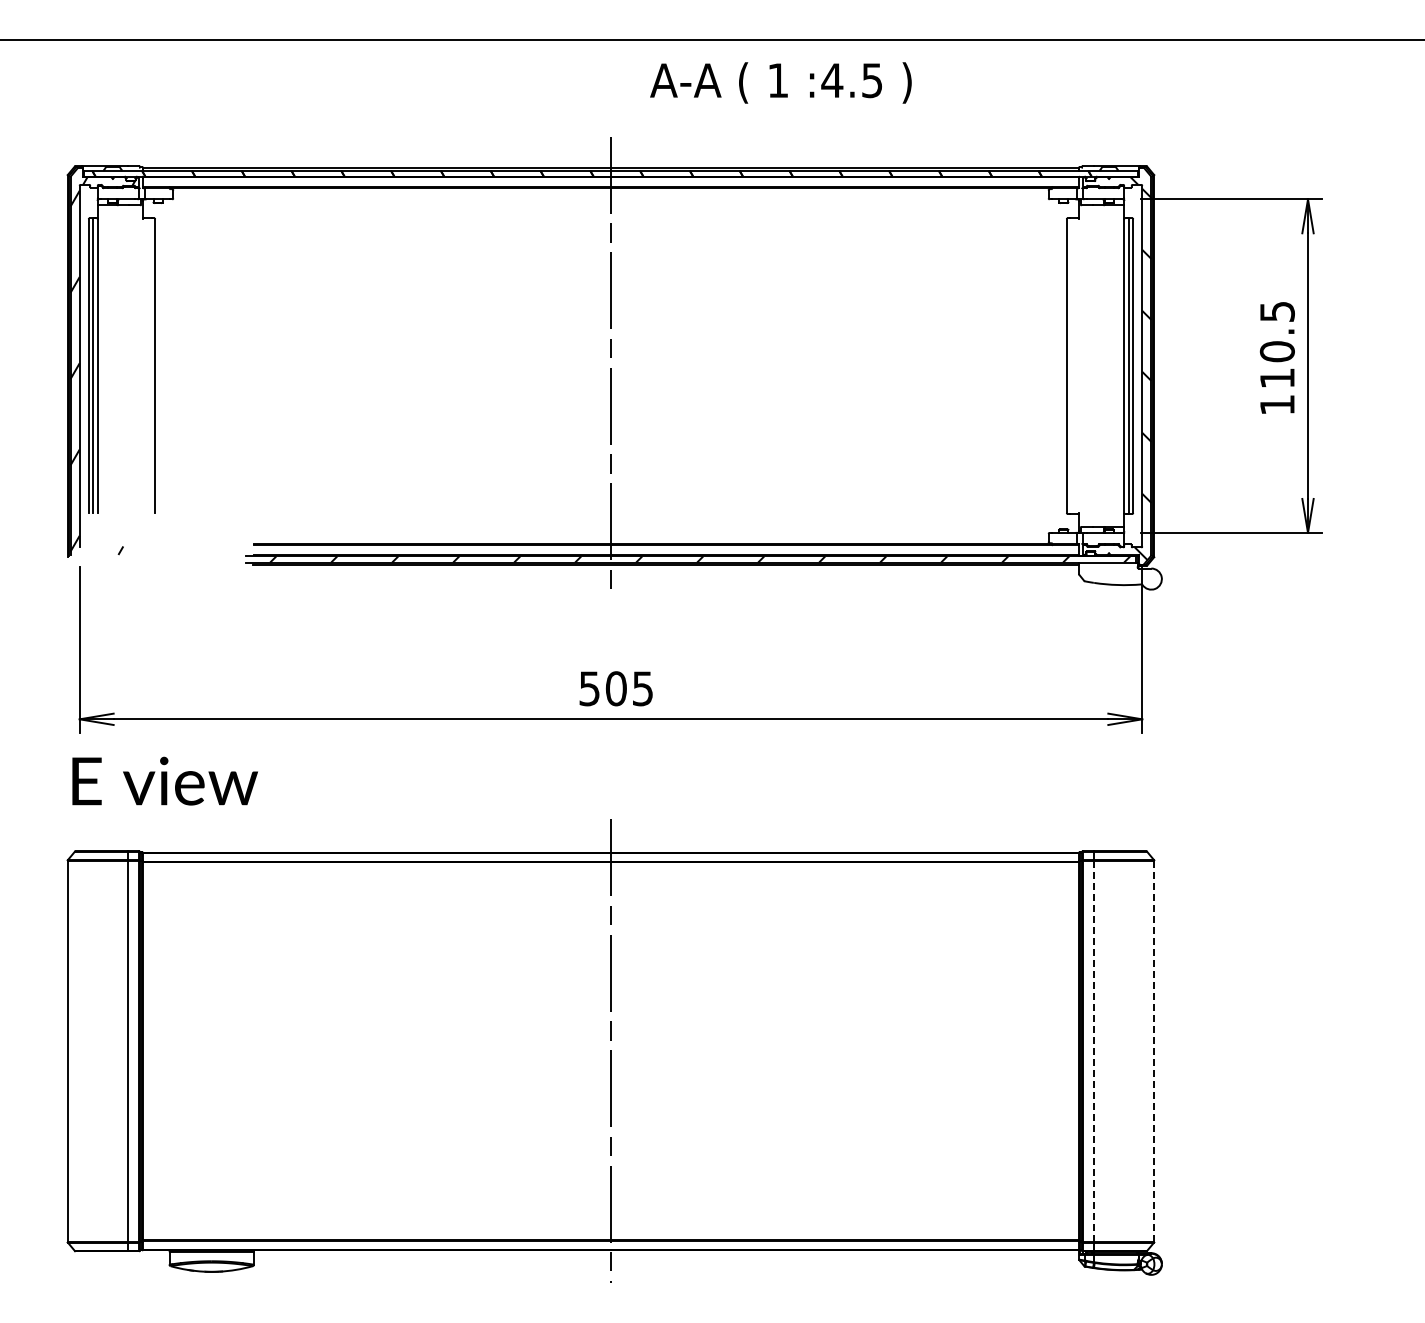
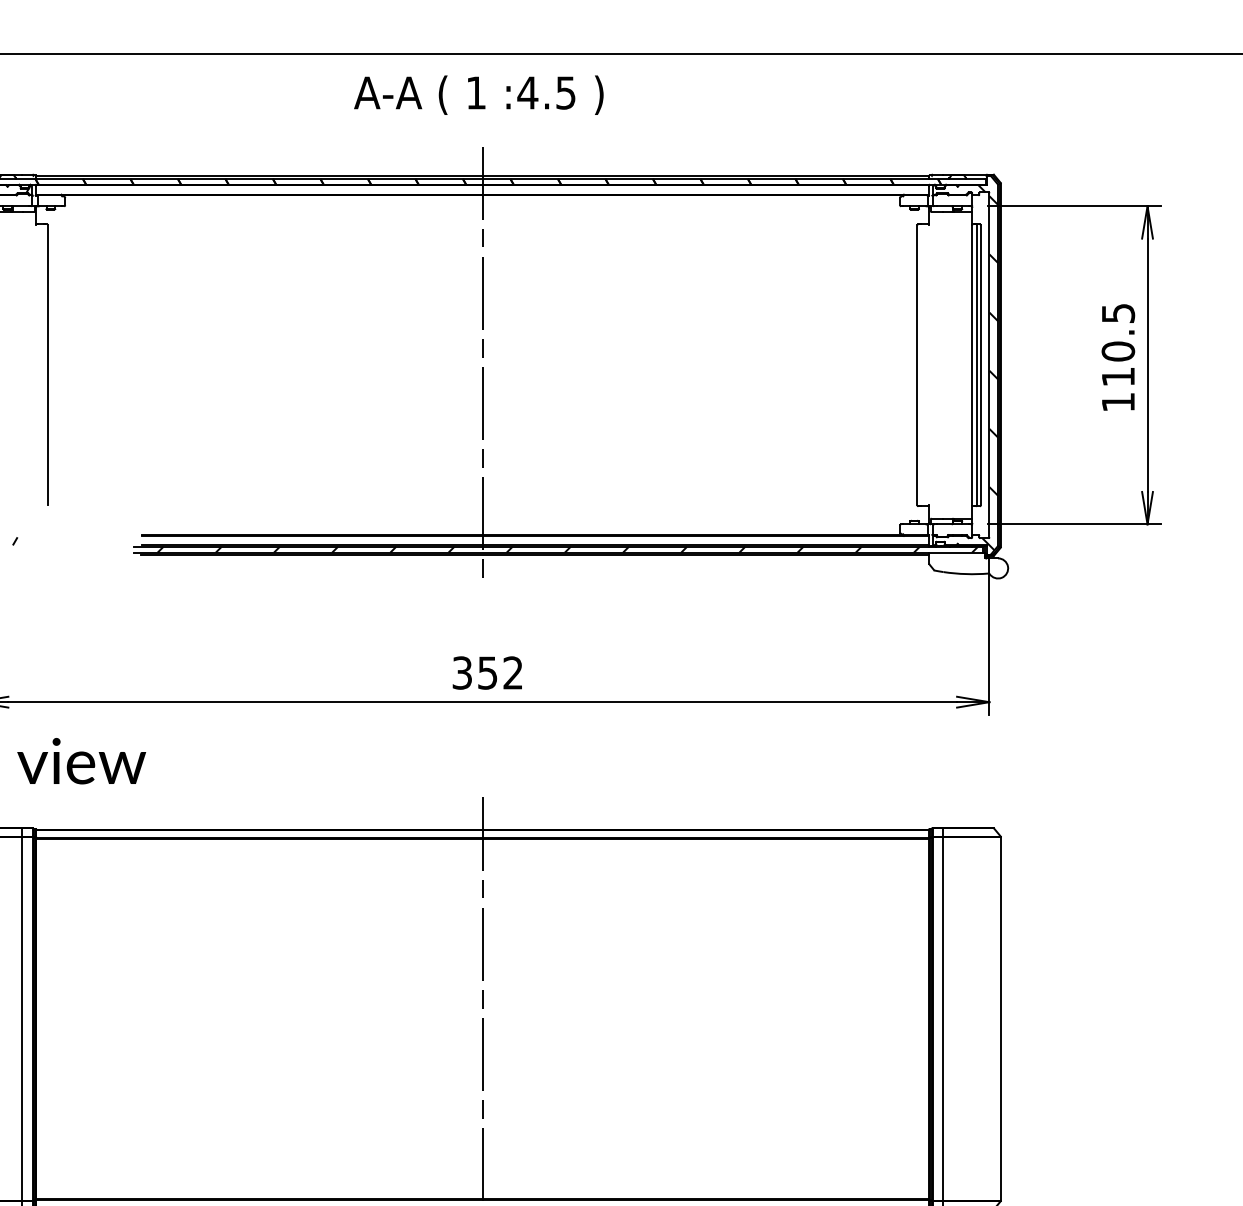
text: (780, 82) -> (478, 94), moved
text: (616, 688) -> (487, 672), 505 -> 352
line: (1093, 1051) -> (942, 1019), dashed -> solid
line: (1154, 1051) -> (1001, 1019), dashed -> solid

